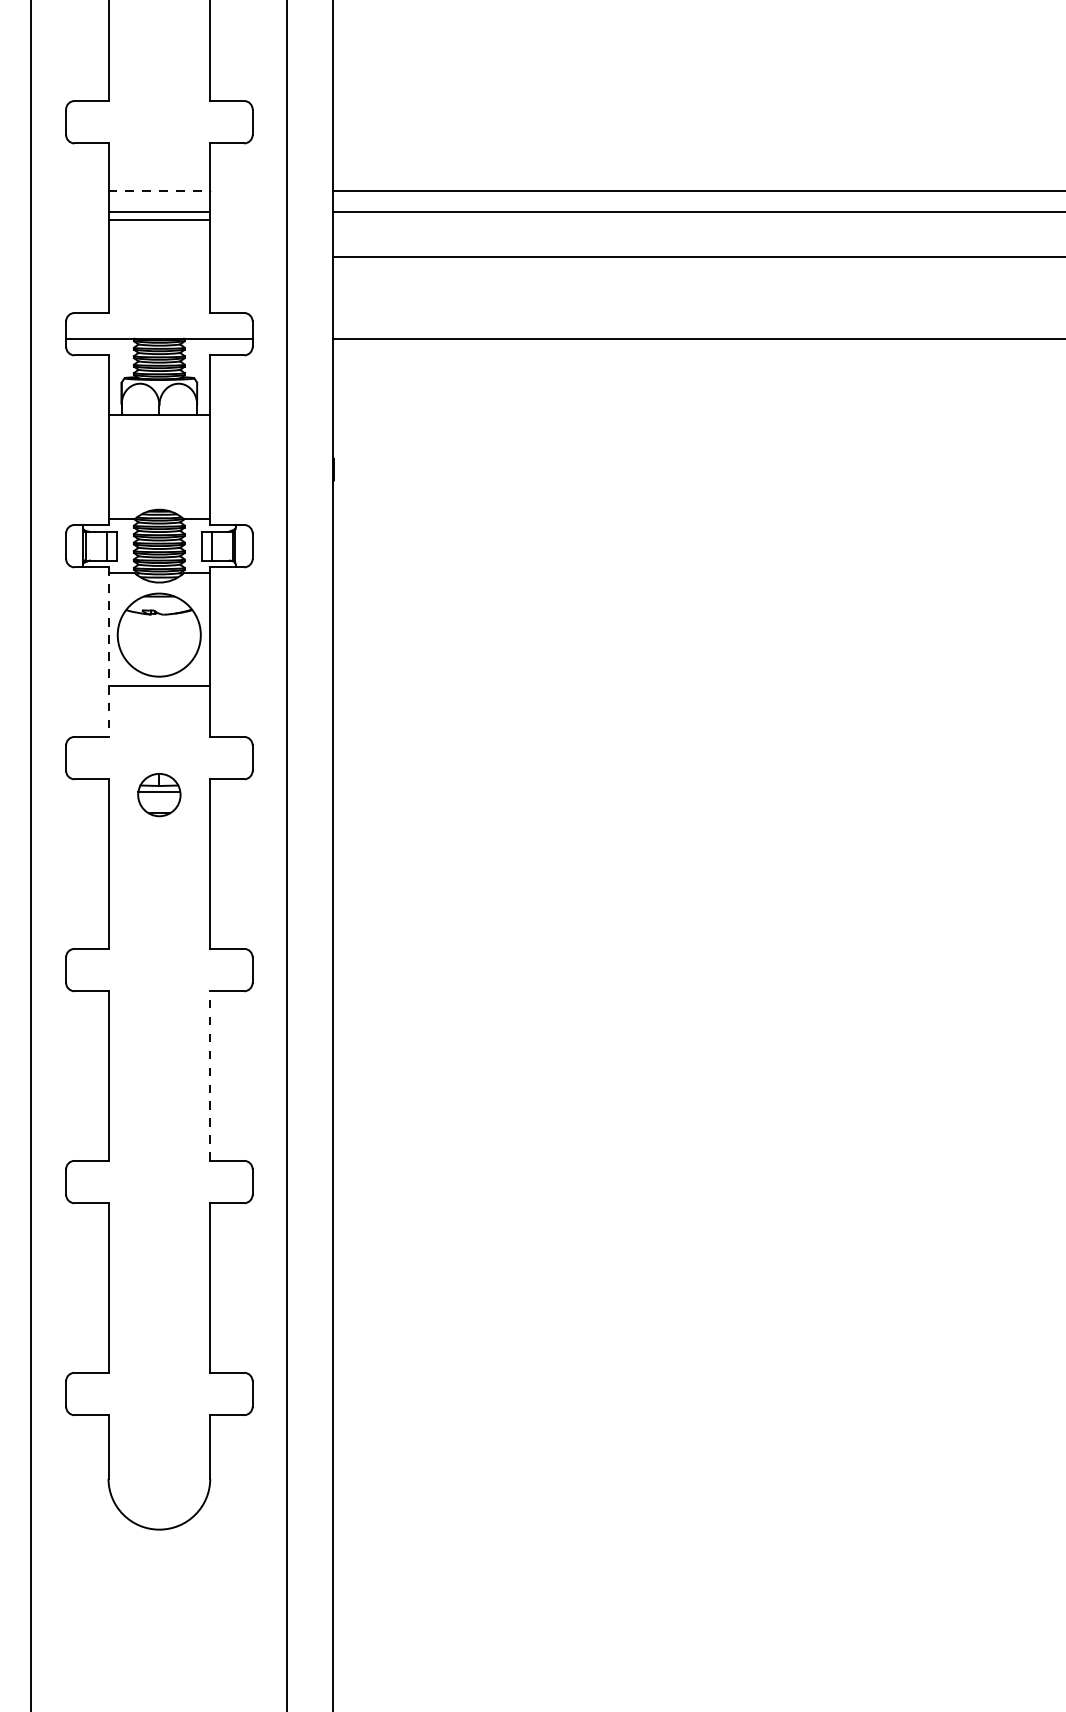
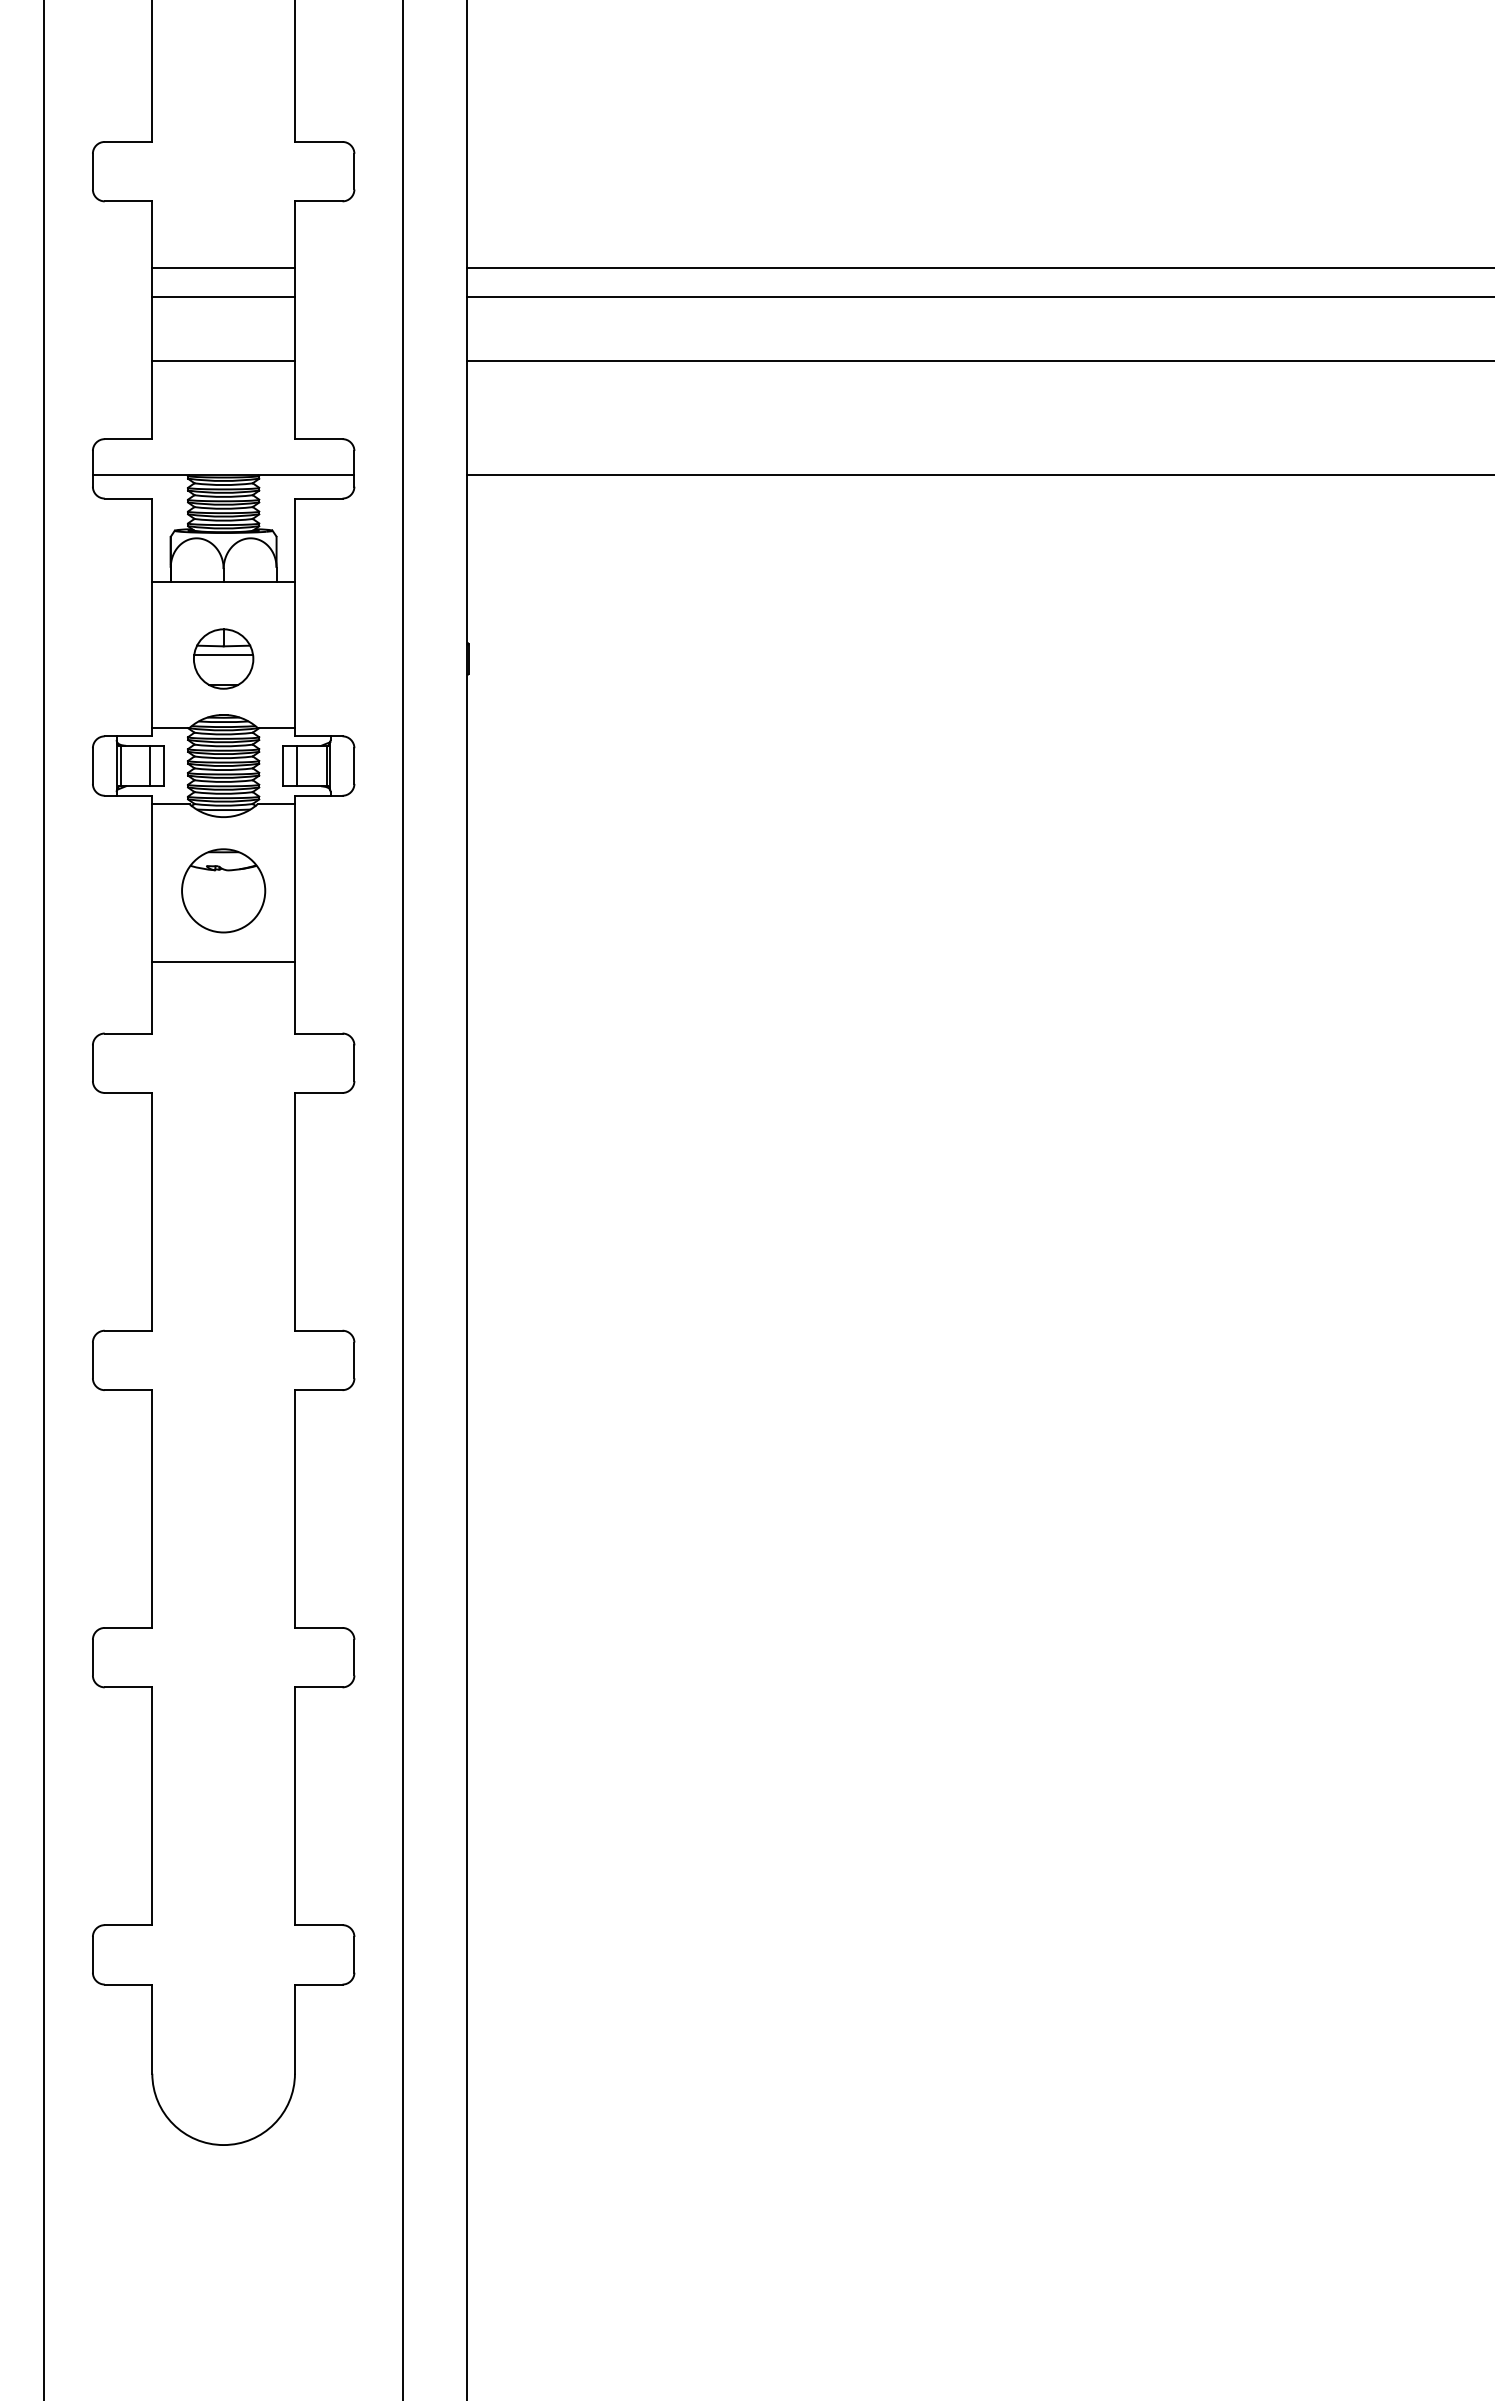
line: (159, 191) -> (224, 268), dashed -> solid
line: (159, 219) -> (223, 361), moved
part: (159, 634) -> (223, 890), size x0.71
line: (108, 652) -> (152, 914), dashed -> solid
part: (159, 794) -> (223, 658), moved
line: (209, 1076) -> (294, 1509), dashed -> solid

